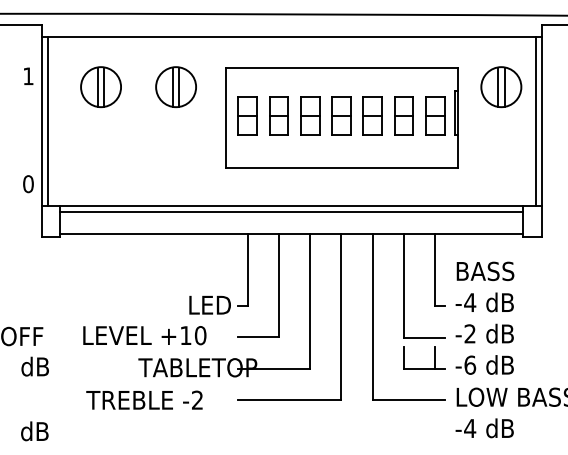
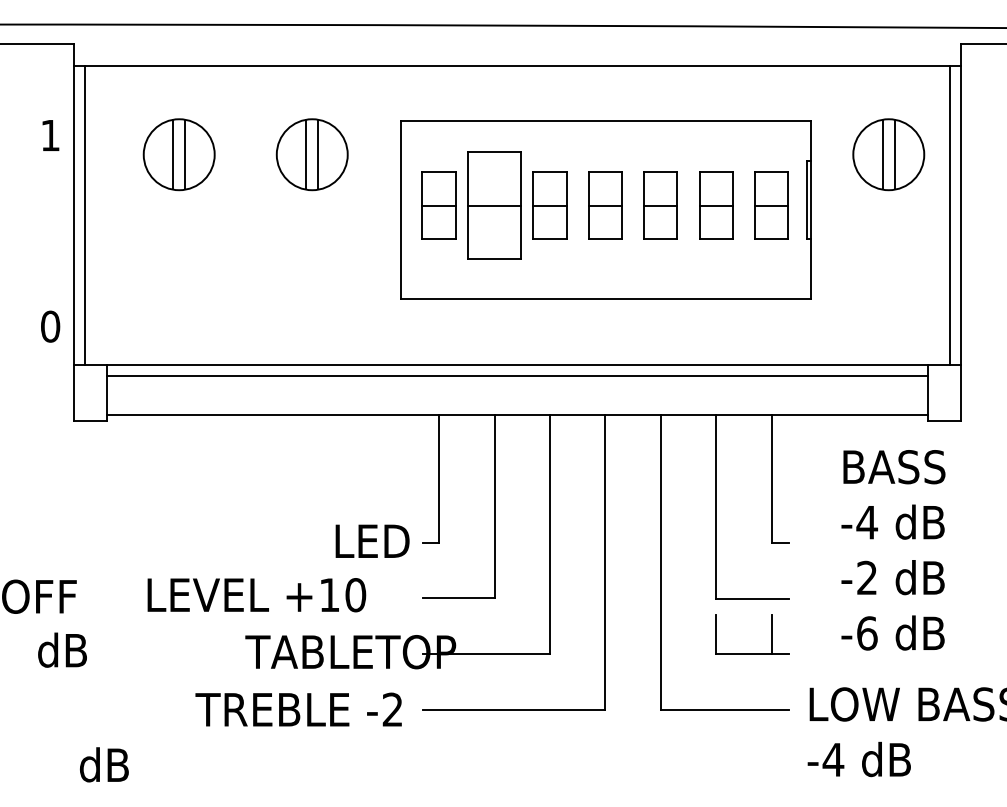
part: (278, 115) -> (493, 204), size x1.6
text: (484, 317) -> (892, 548), moved
text: (111, 415) -> (240, 736), moved

